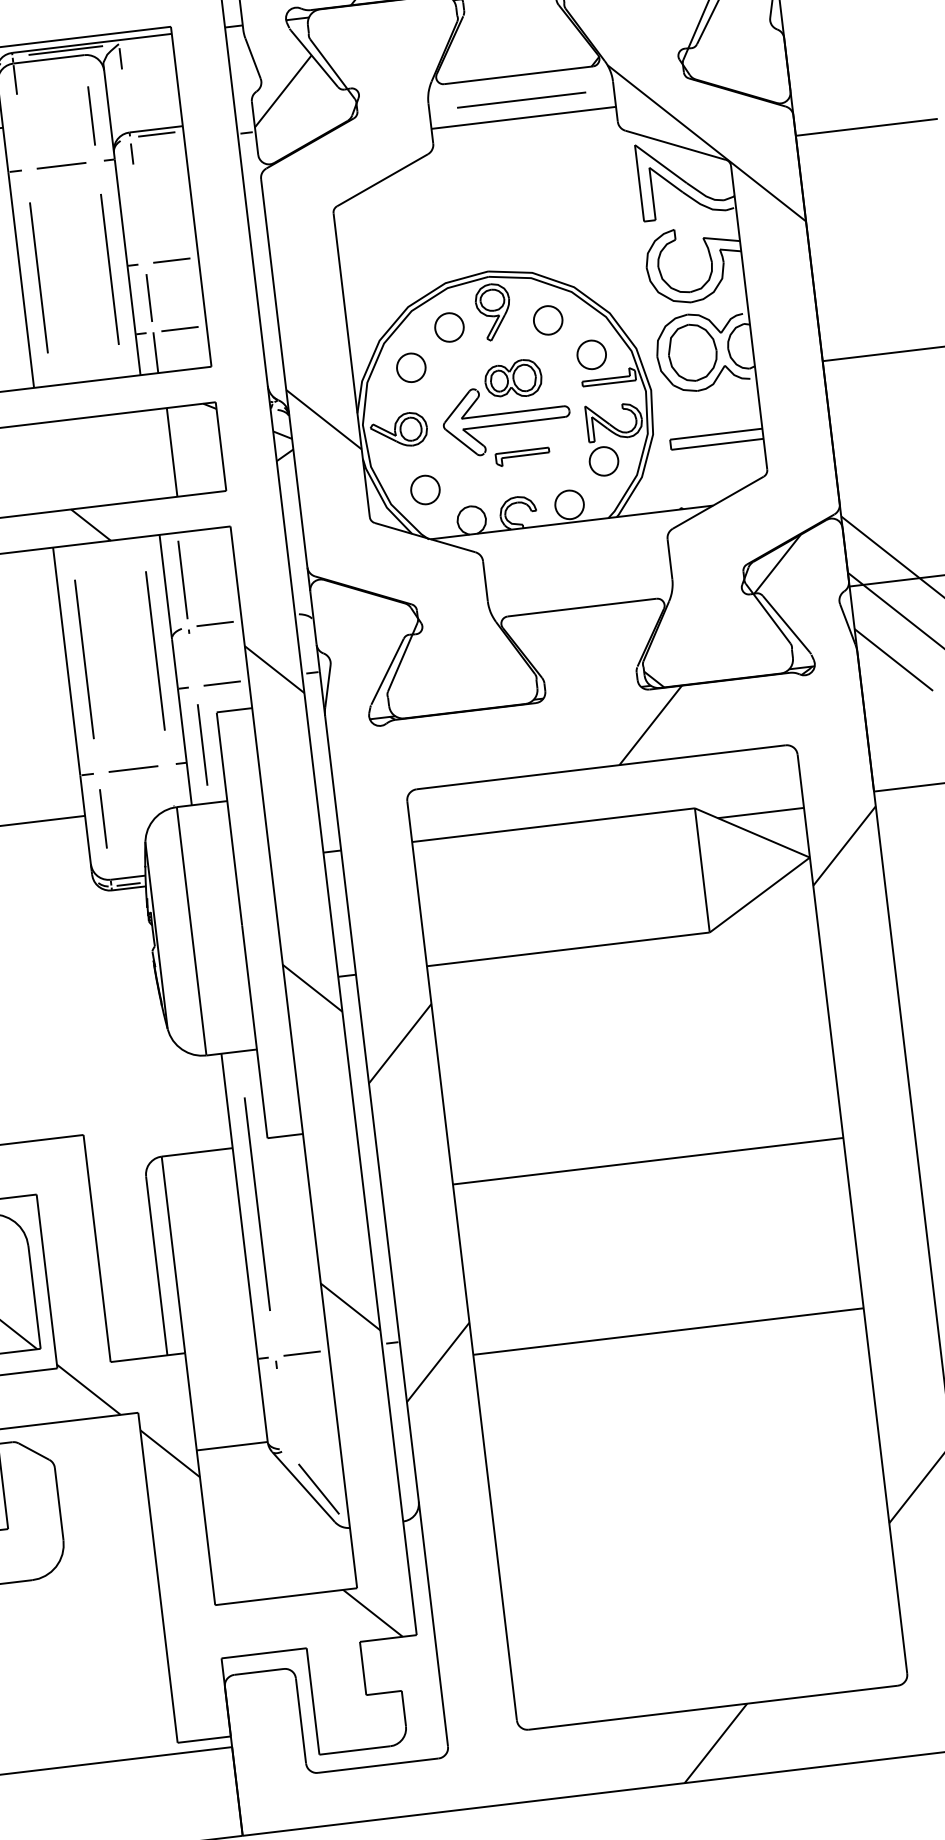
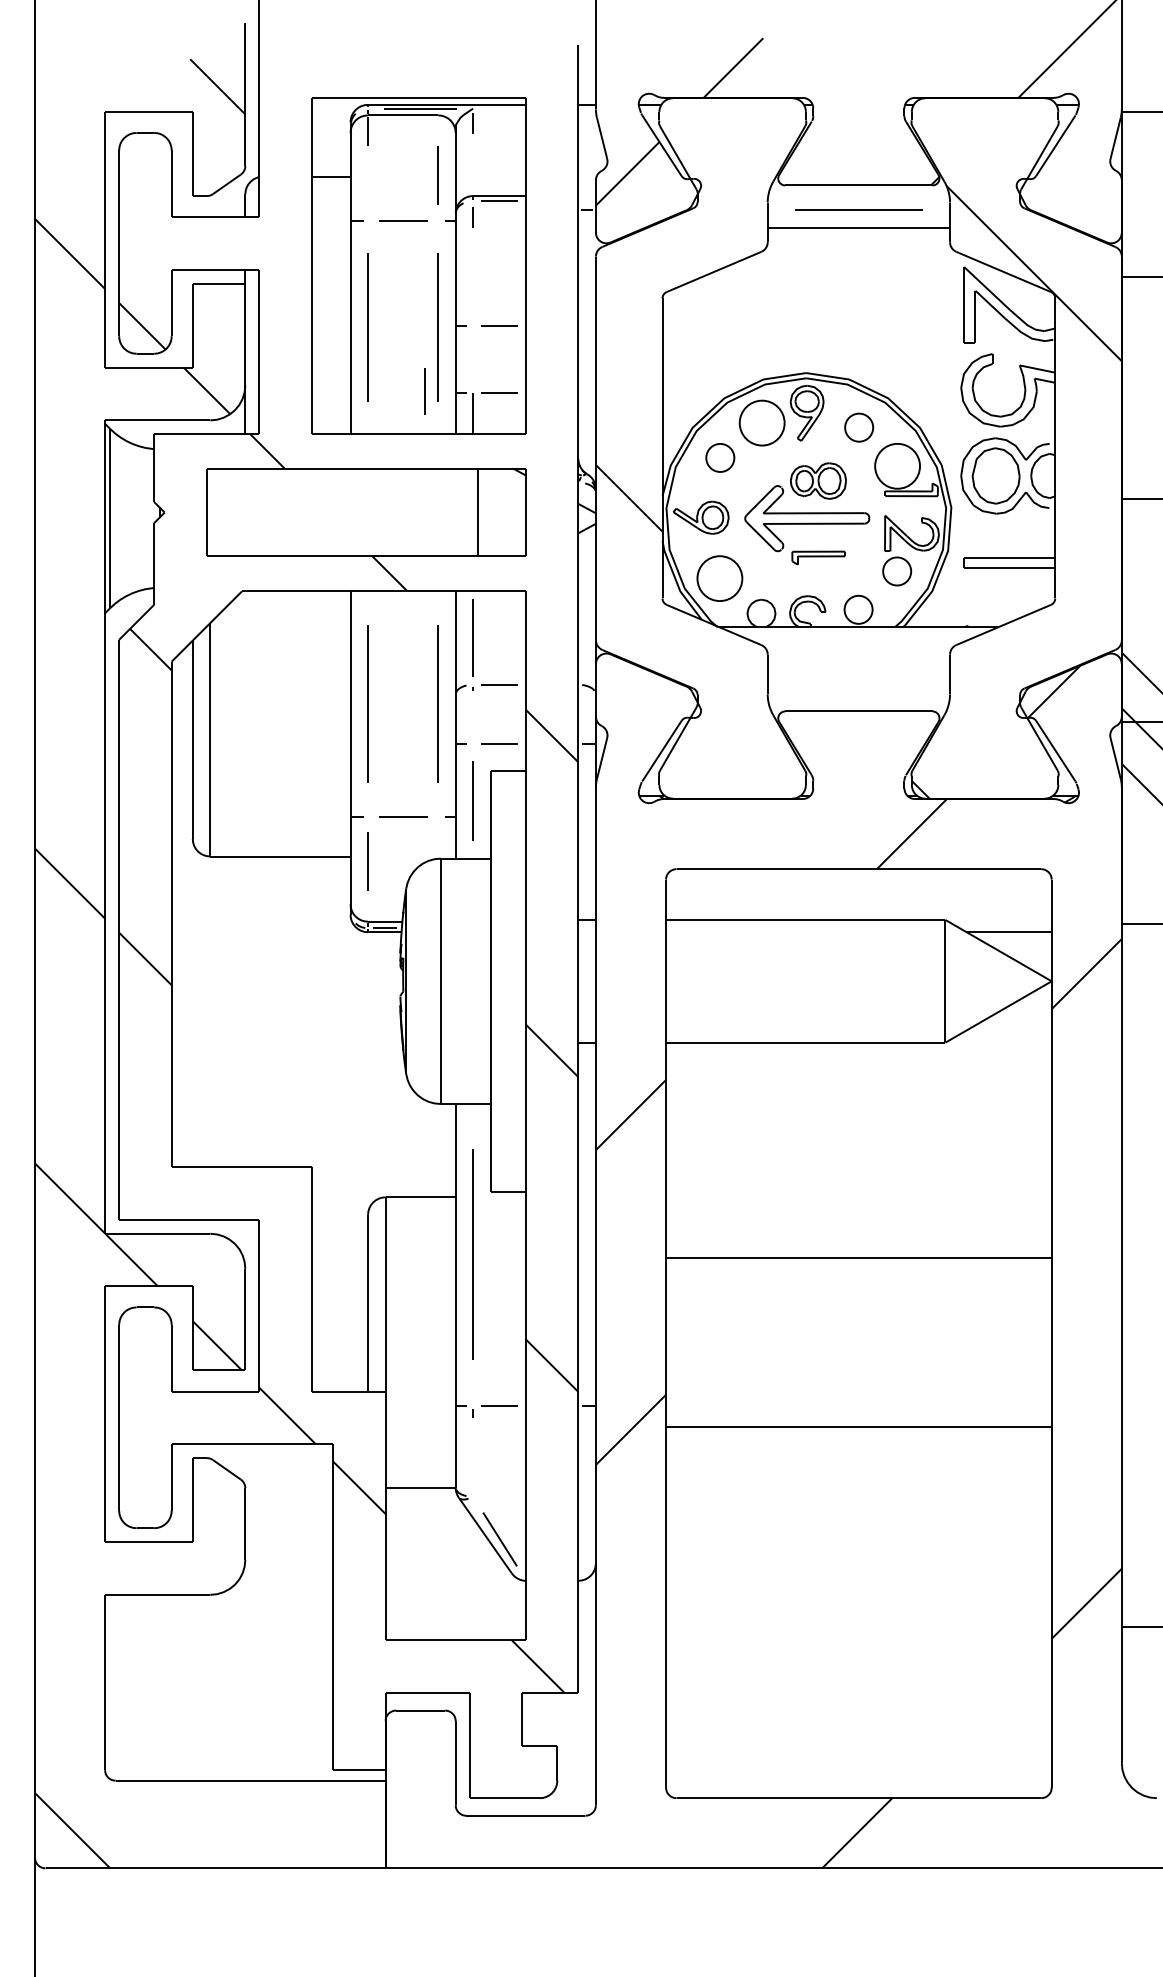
line: (148, 298) -> (424, 391), moved
circle: (449, 327) -> (762, 423), size x1.6
circle: (591, 355) -> (897, 466), size x1.6
circle: (425, 489) -> (719, 578), size x1.6

